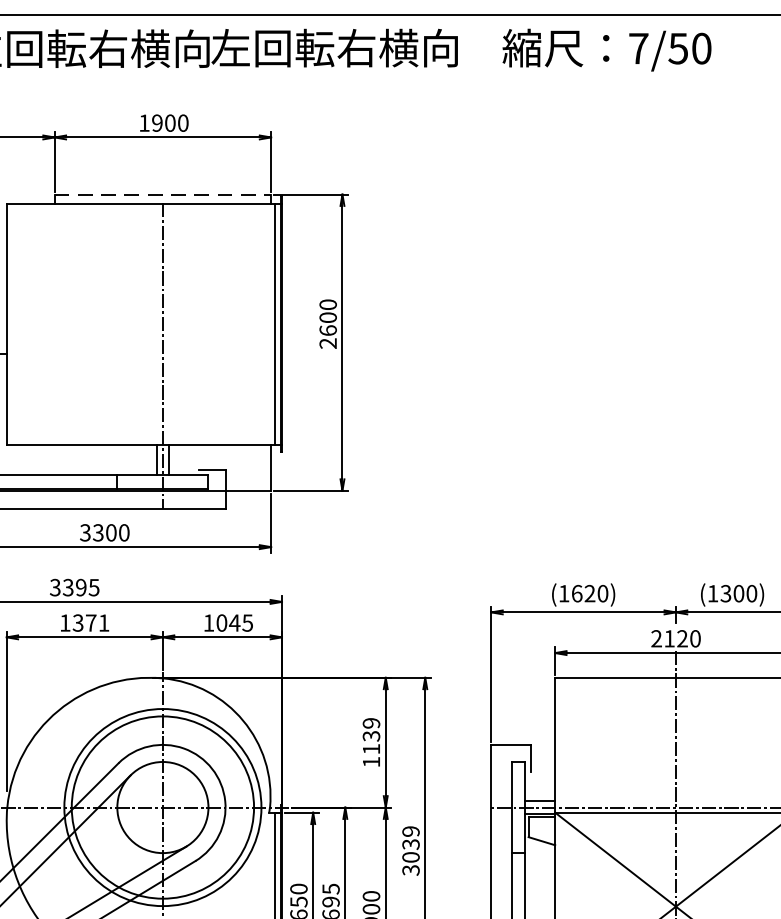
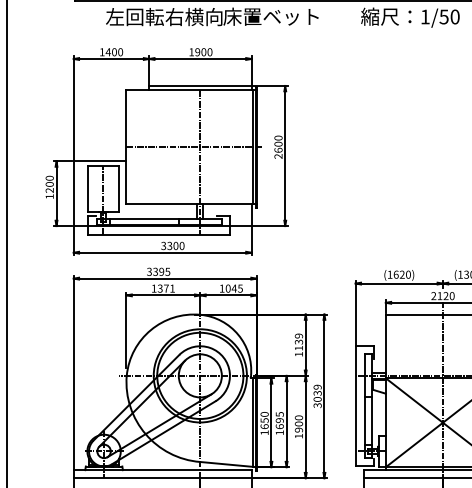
text: (334, 47) -> (281, 16), 左回転右横向 -> 床置ベット
text: (636, 47) -> (424, 16), 7/50 -> 1/50
line: (163, 193) -> (200, 85), dashed -> solid
line: (150, 324) -> (194, 147), added

